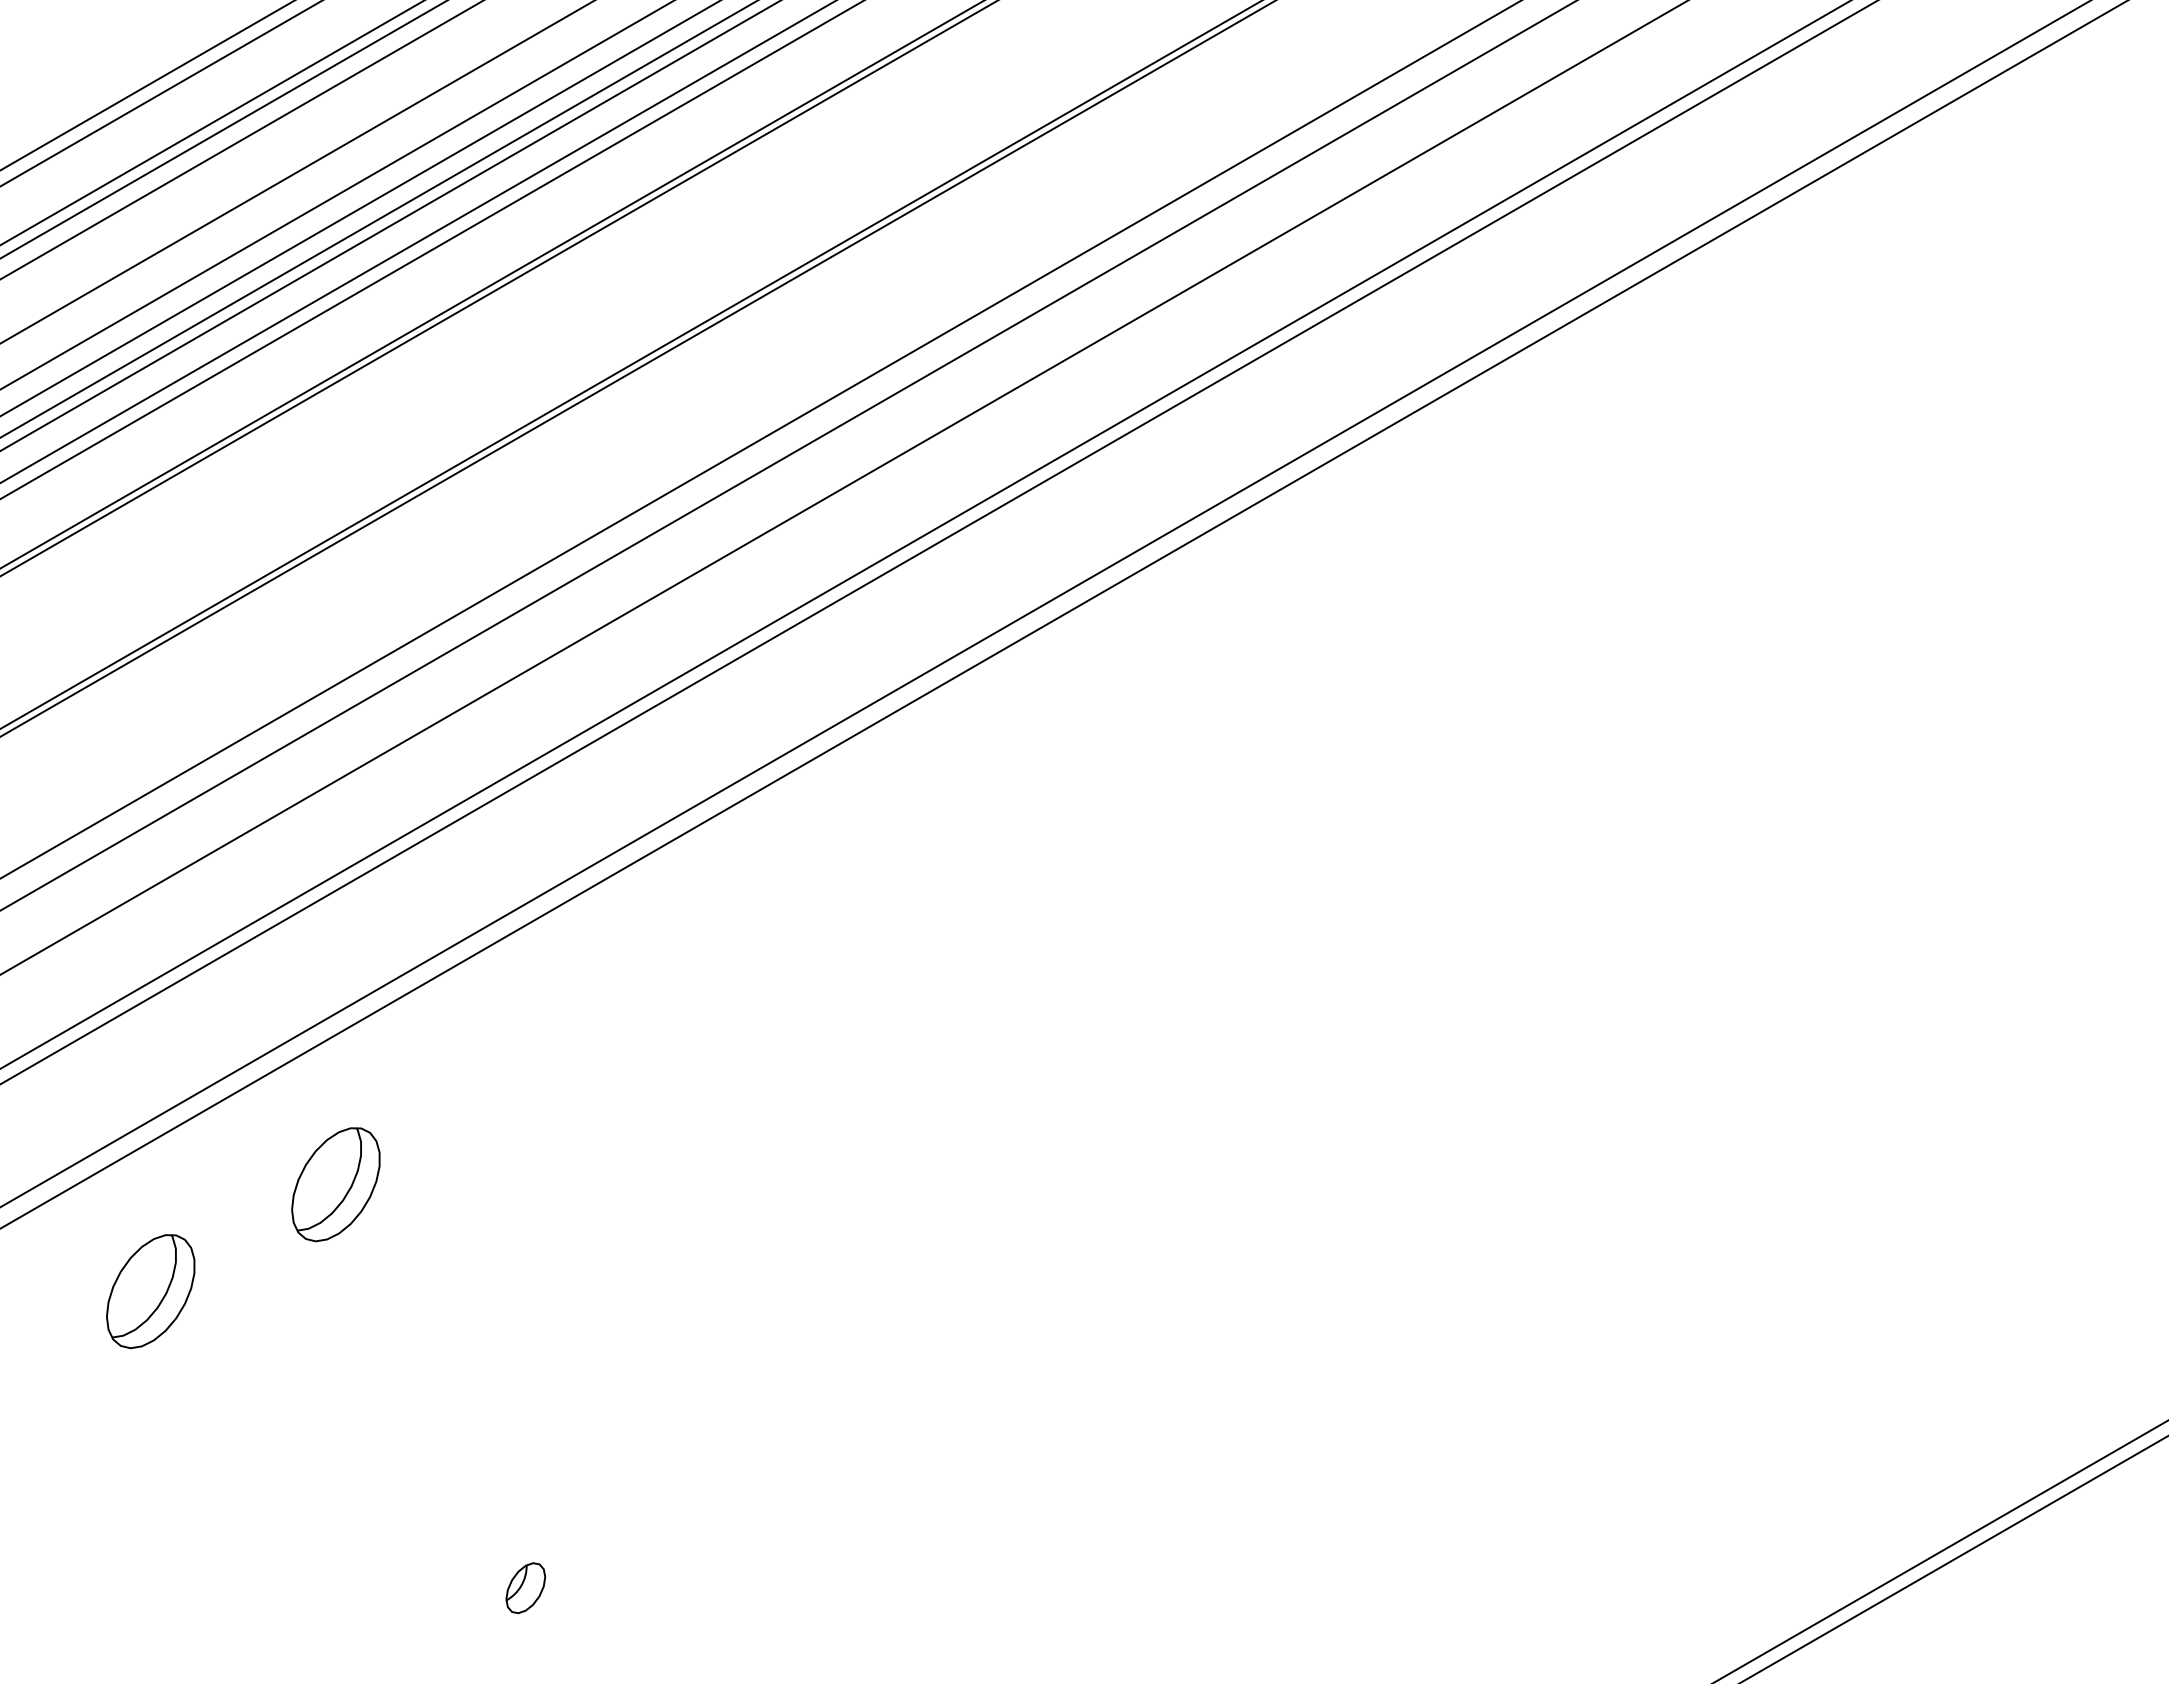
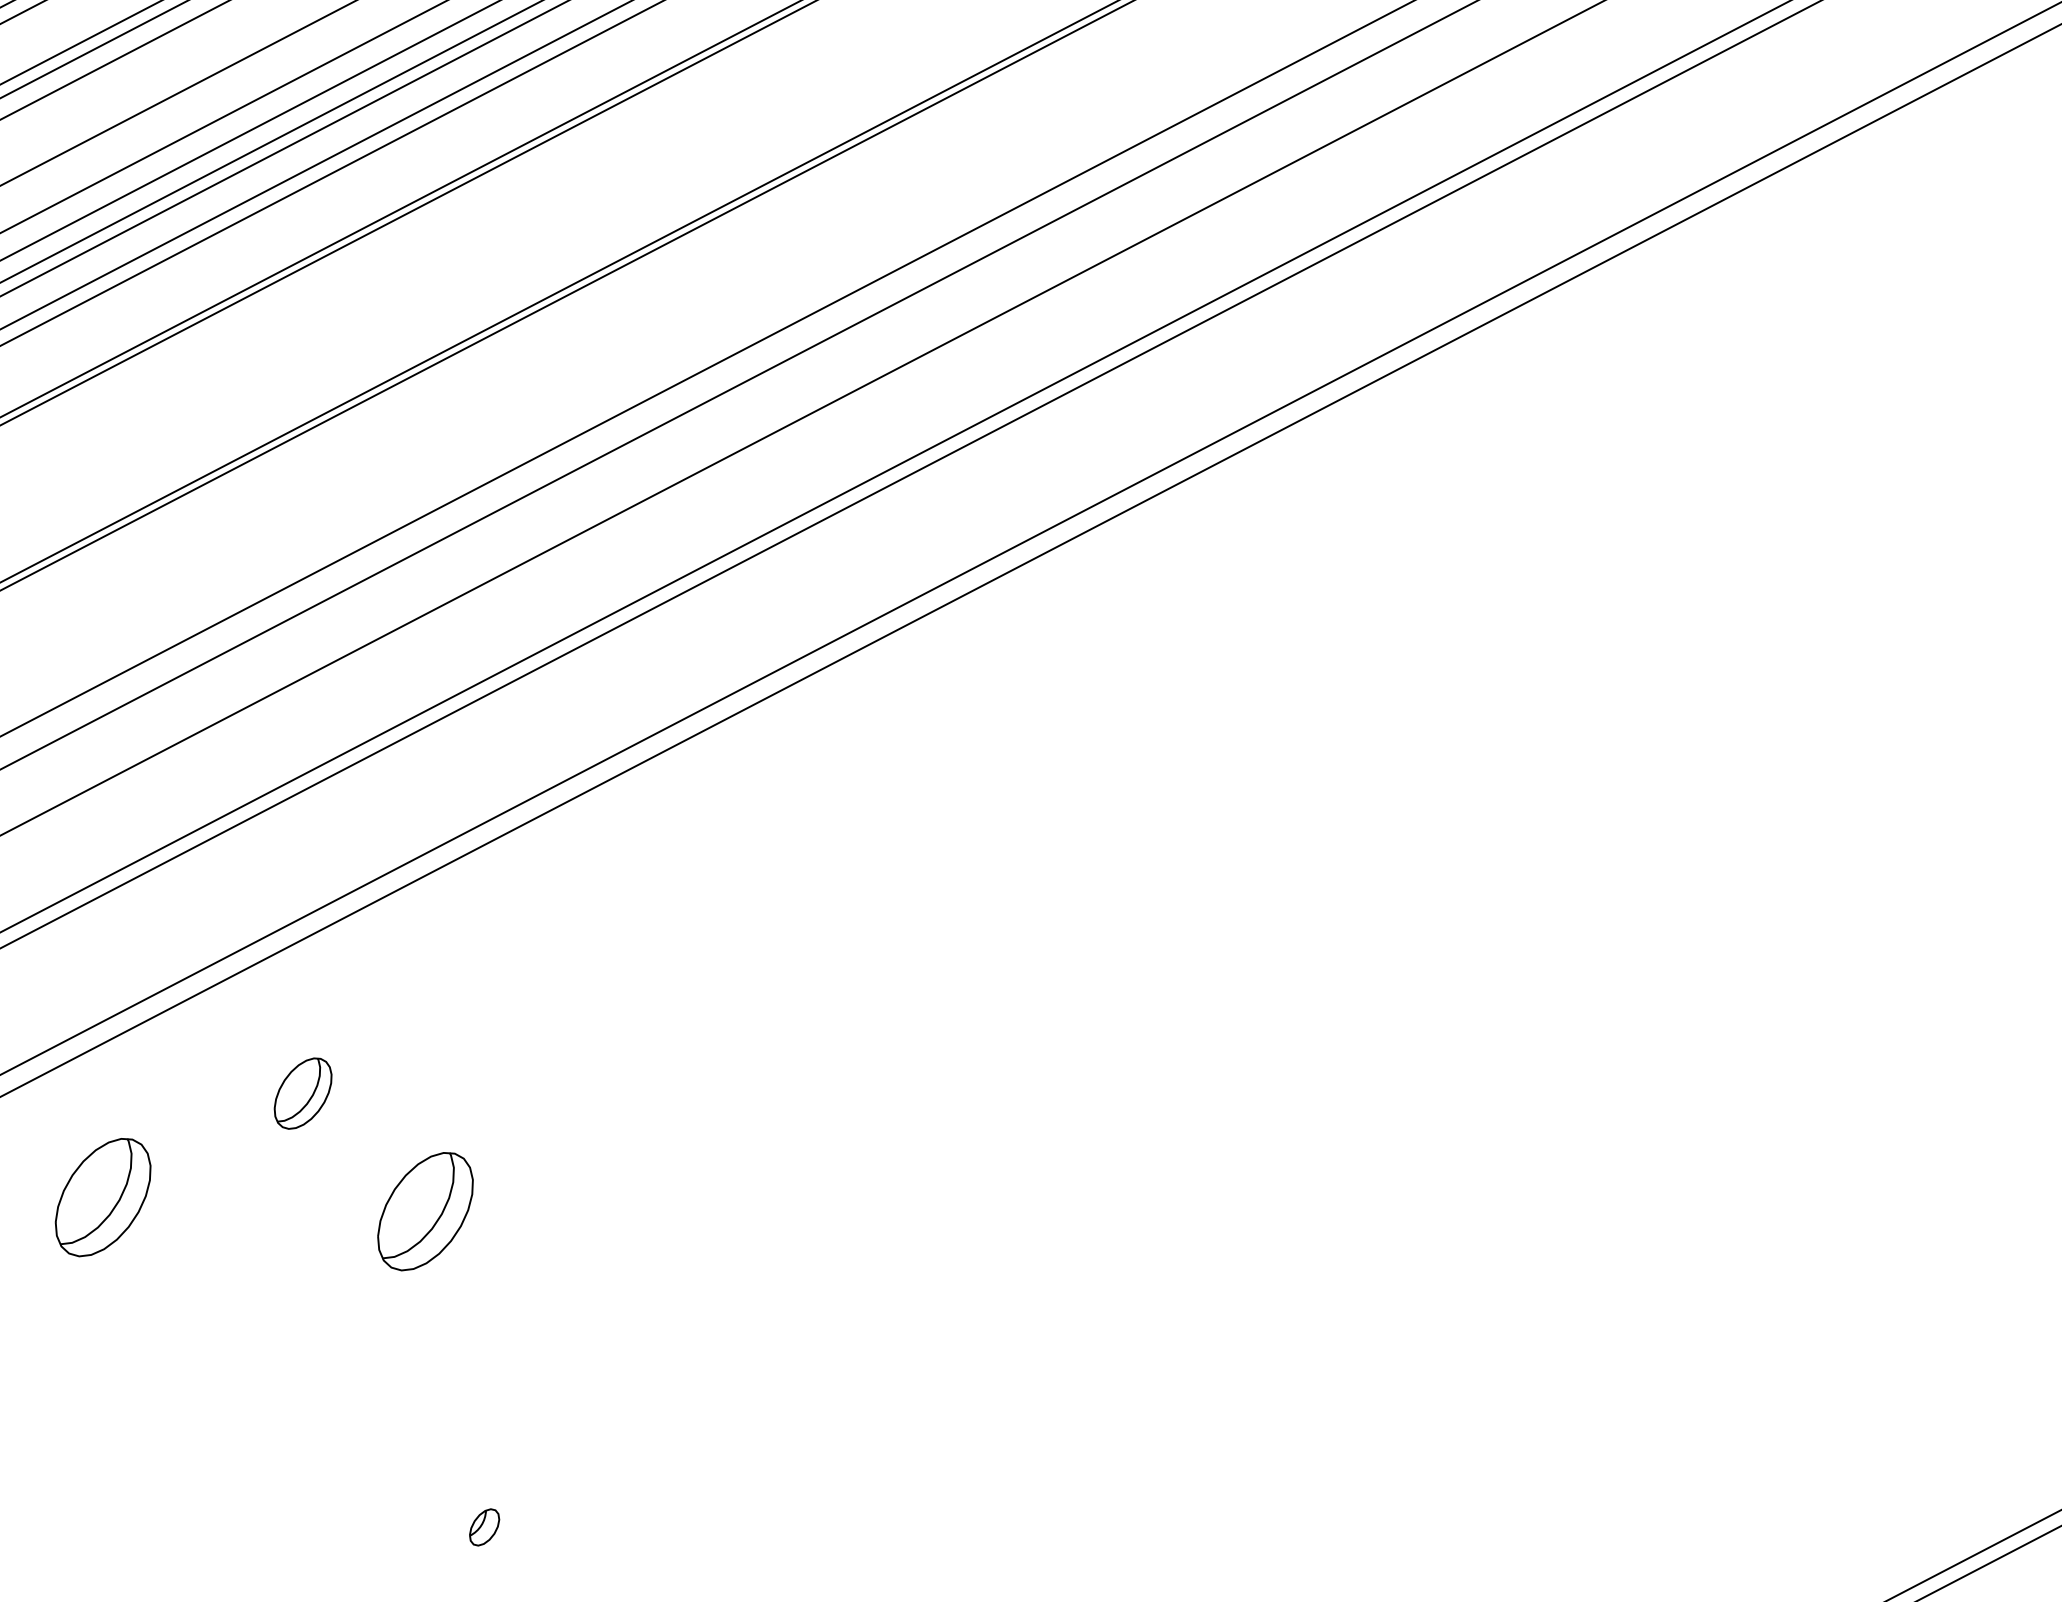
part: (335, 1184) -> (302, 1093), size x0.6
part: (456, 1291) -> (425, 1211), added
part: (525, 1588) -> (484, 1527), size x0.7

